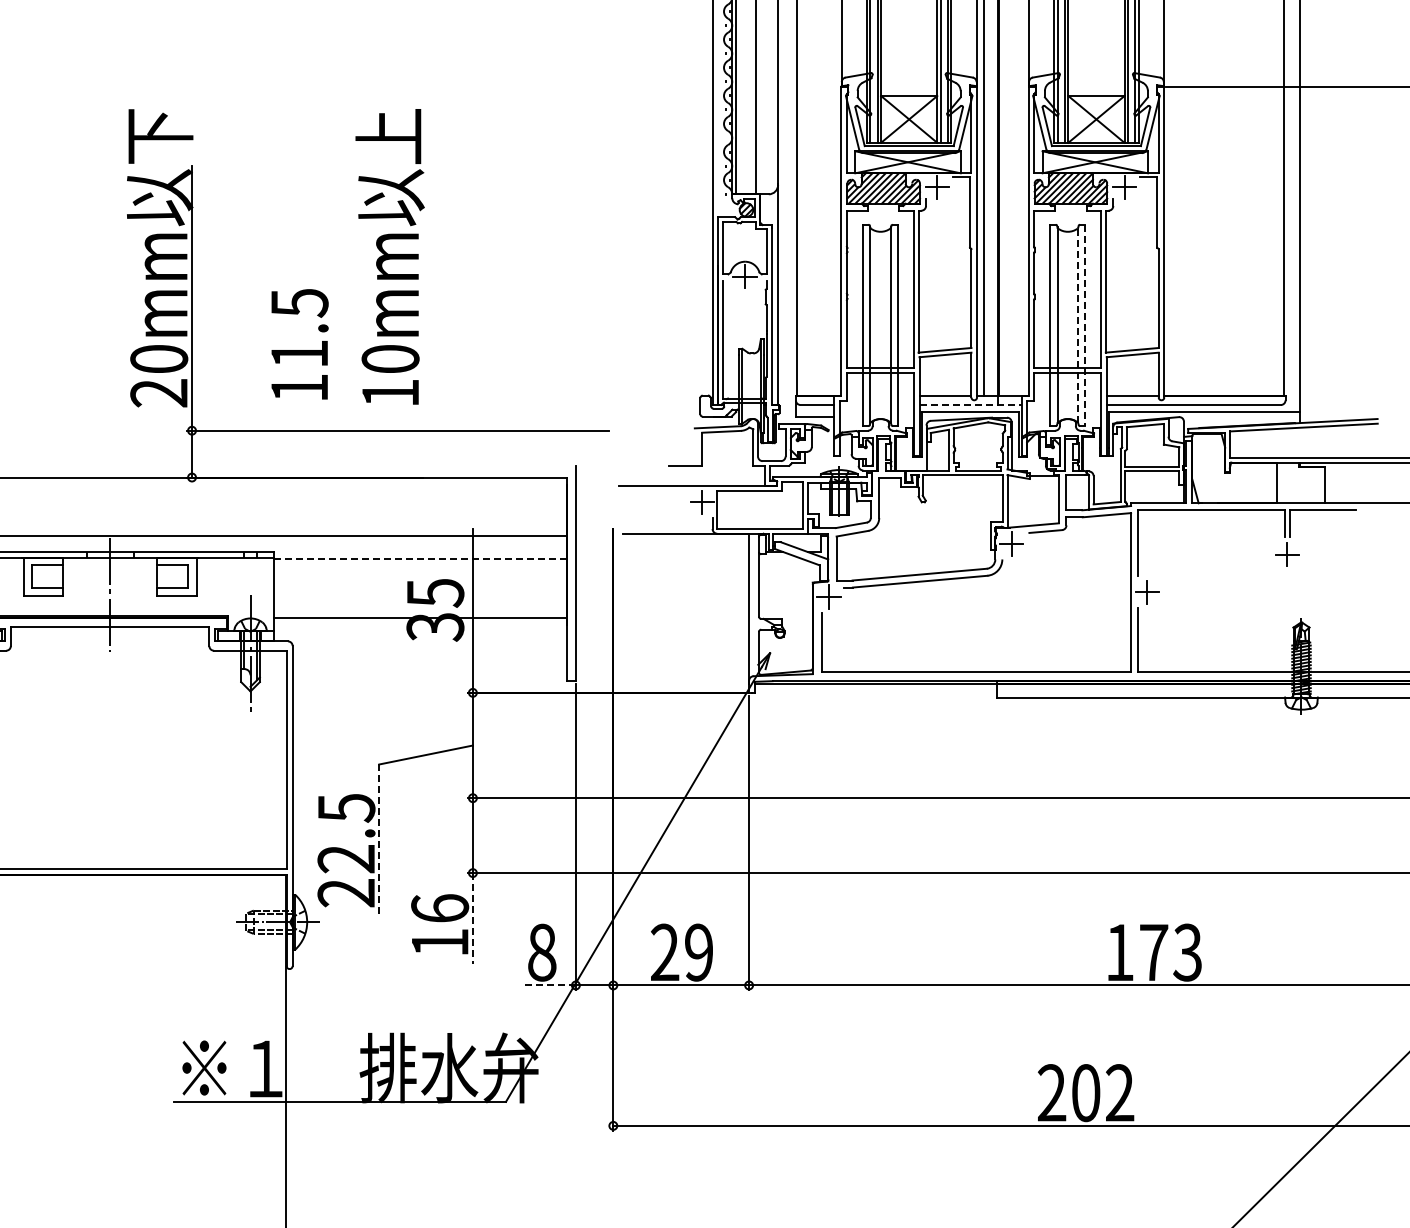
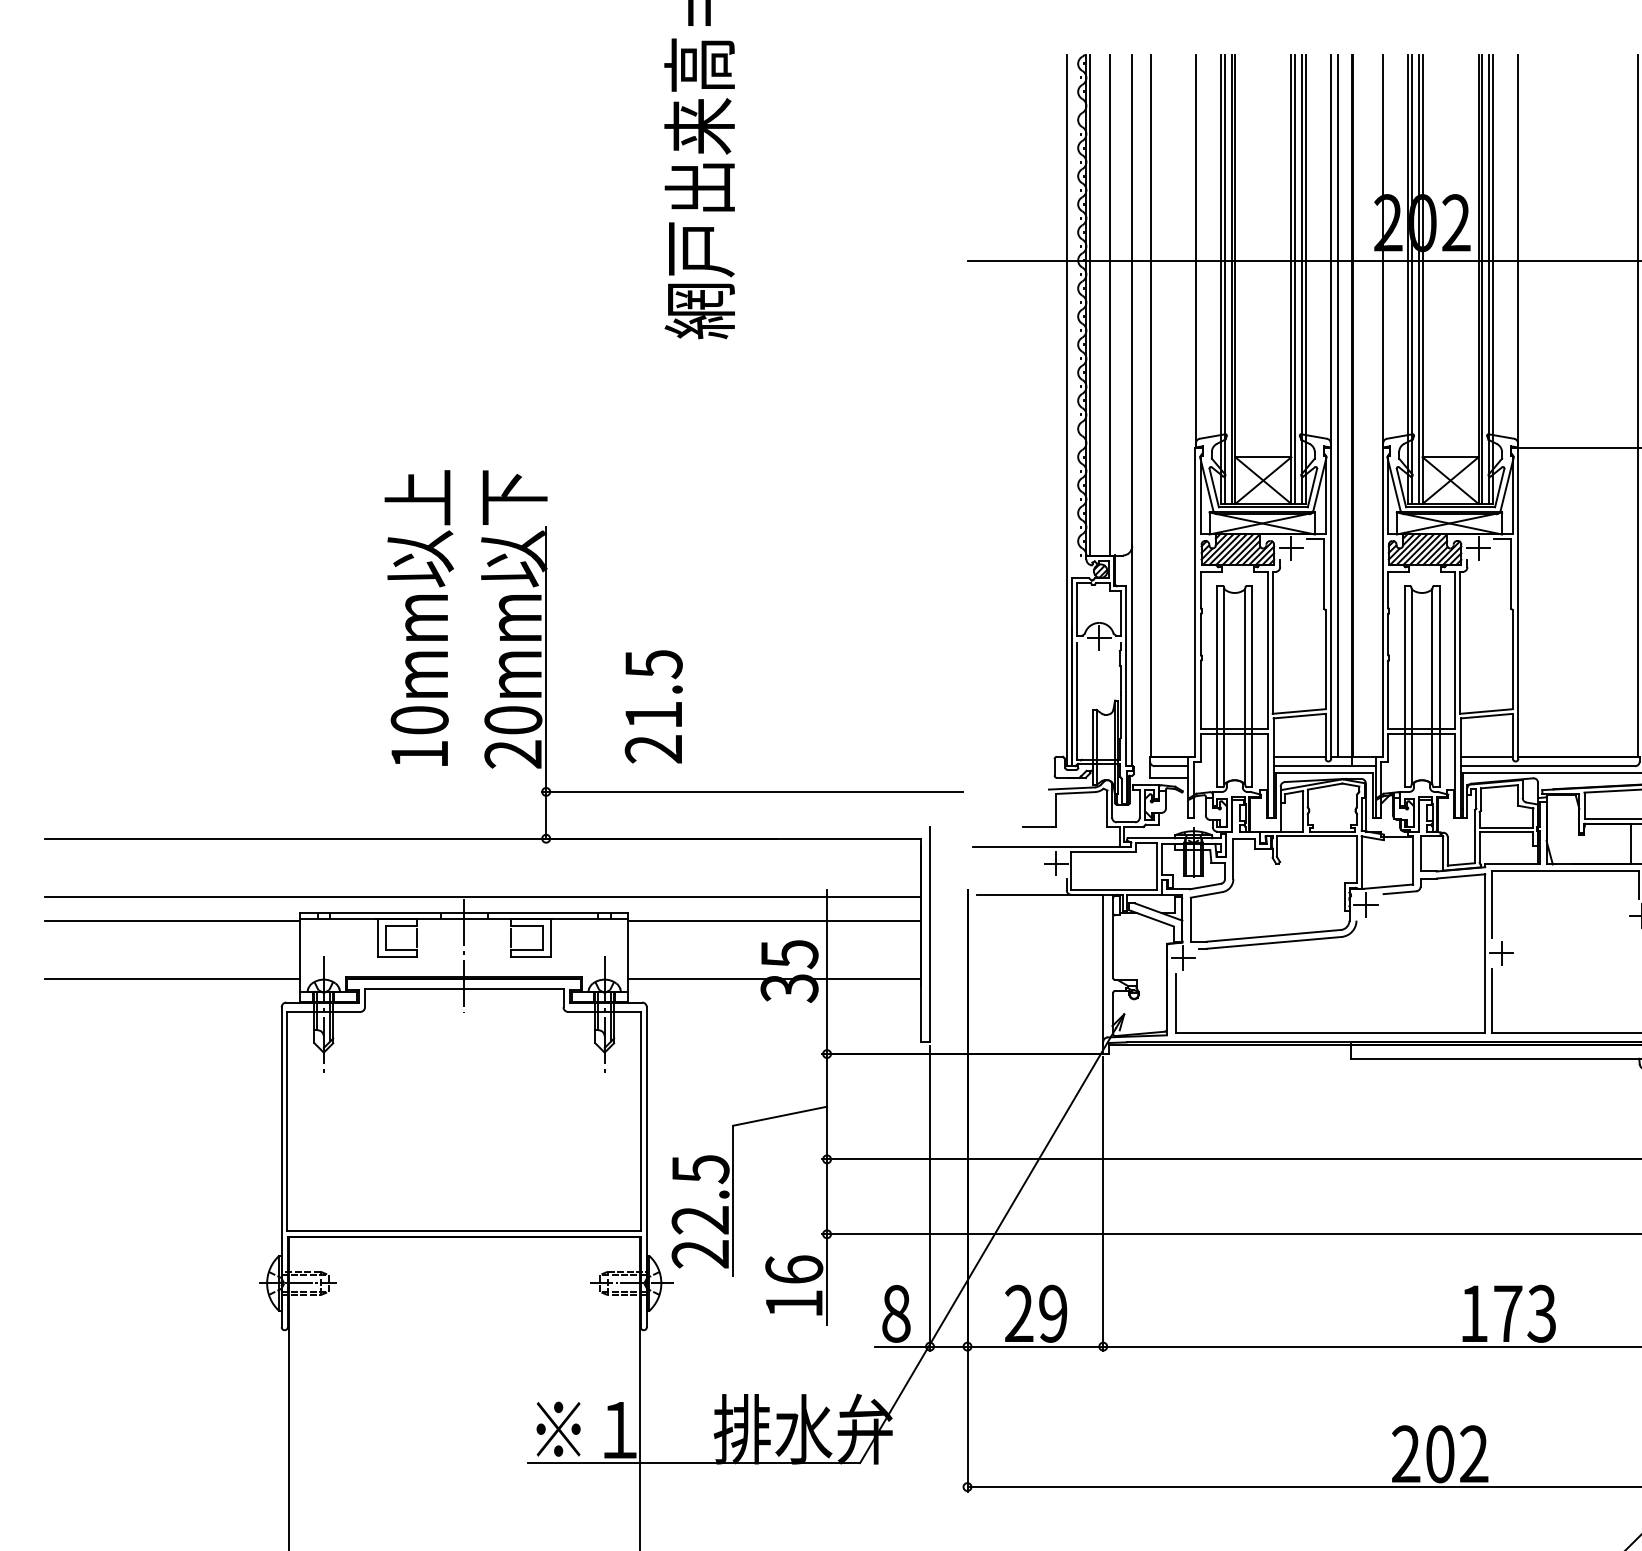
text: (389, 256) -> (418, 617), moved
line: (1078, 325) -> (1432, 686), dashed -> solid
line: (1085, 325) -> (1439, 686), dashed -> solid
text: (298, 388) -> (652, 749), 11.5 -> 21.5
line: (971, 405) -> (1325, 766), dashed -> solid
line: (420, 559) -> (774, 920), dashed -> solid
line: (379, 840) -> (733, 1201), dashed -> solid
line: (473, 918) -> (827, 1279), dashed -> solid
line: (548, 985) -> (902, 1346), dashed -> solid

